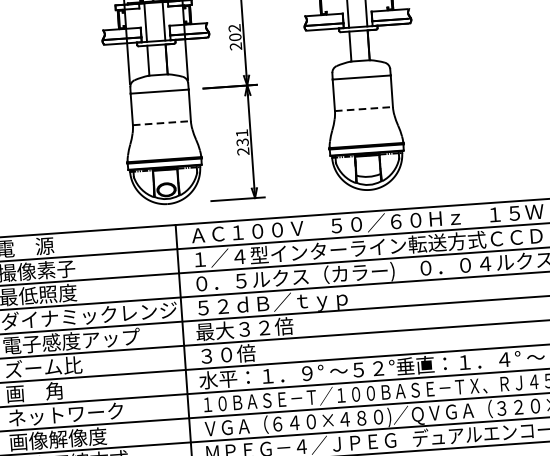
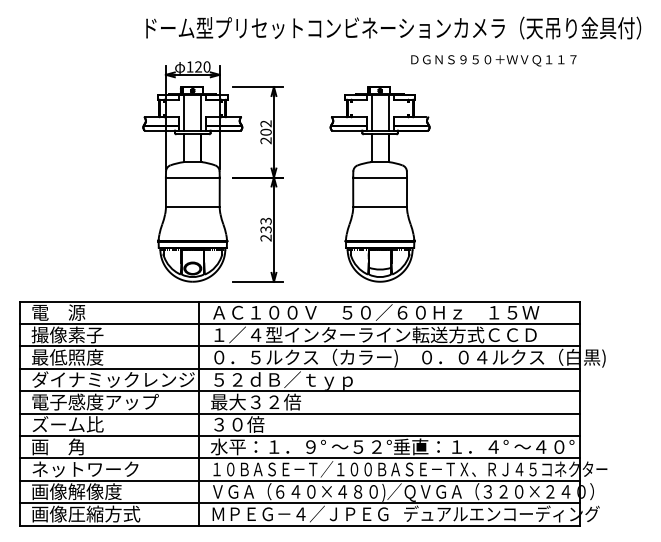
line: (364, 108) -> (380, 206), dashed -> solid
line: (161, 122) -> (192, 206), dashed -> solid
text: (241, 132) -> (265, 220), 231 -> 233

